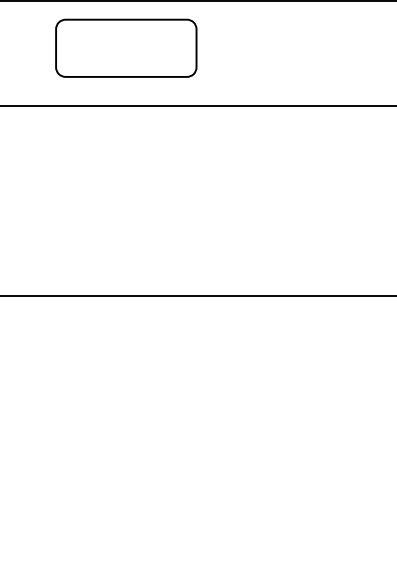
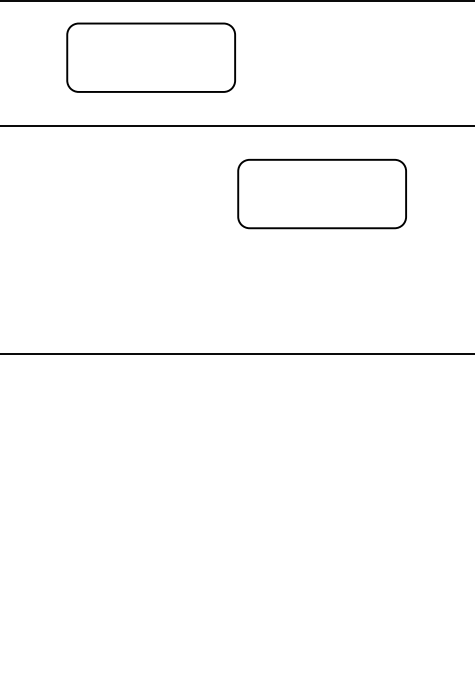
part: (269, 161) -> (322, 193), added

